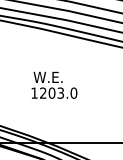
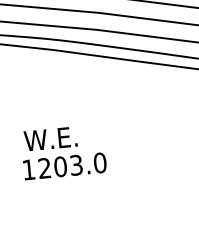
text: (54, 84) -> (63, 150), moved

